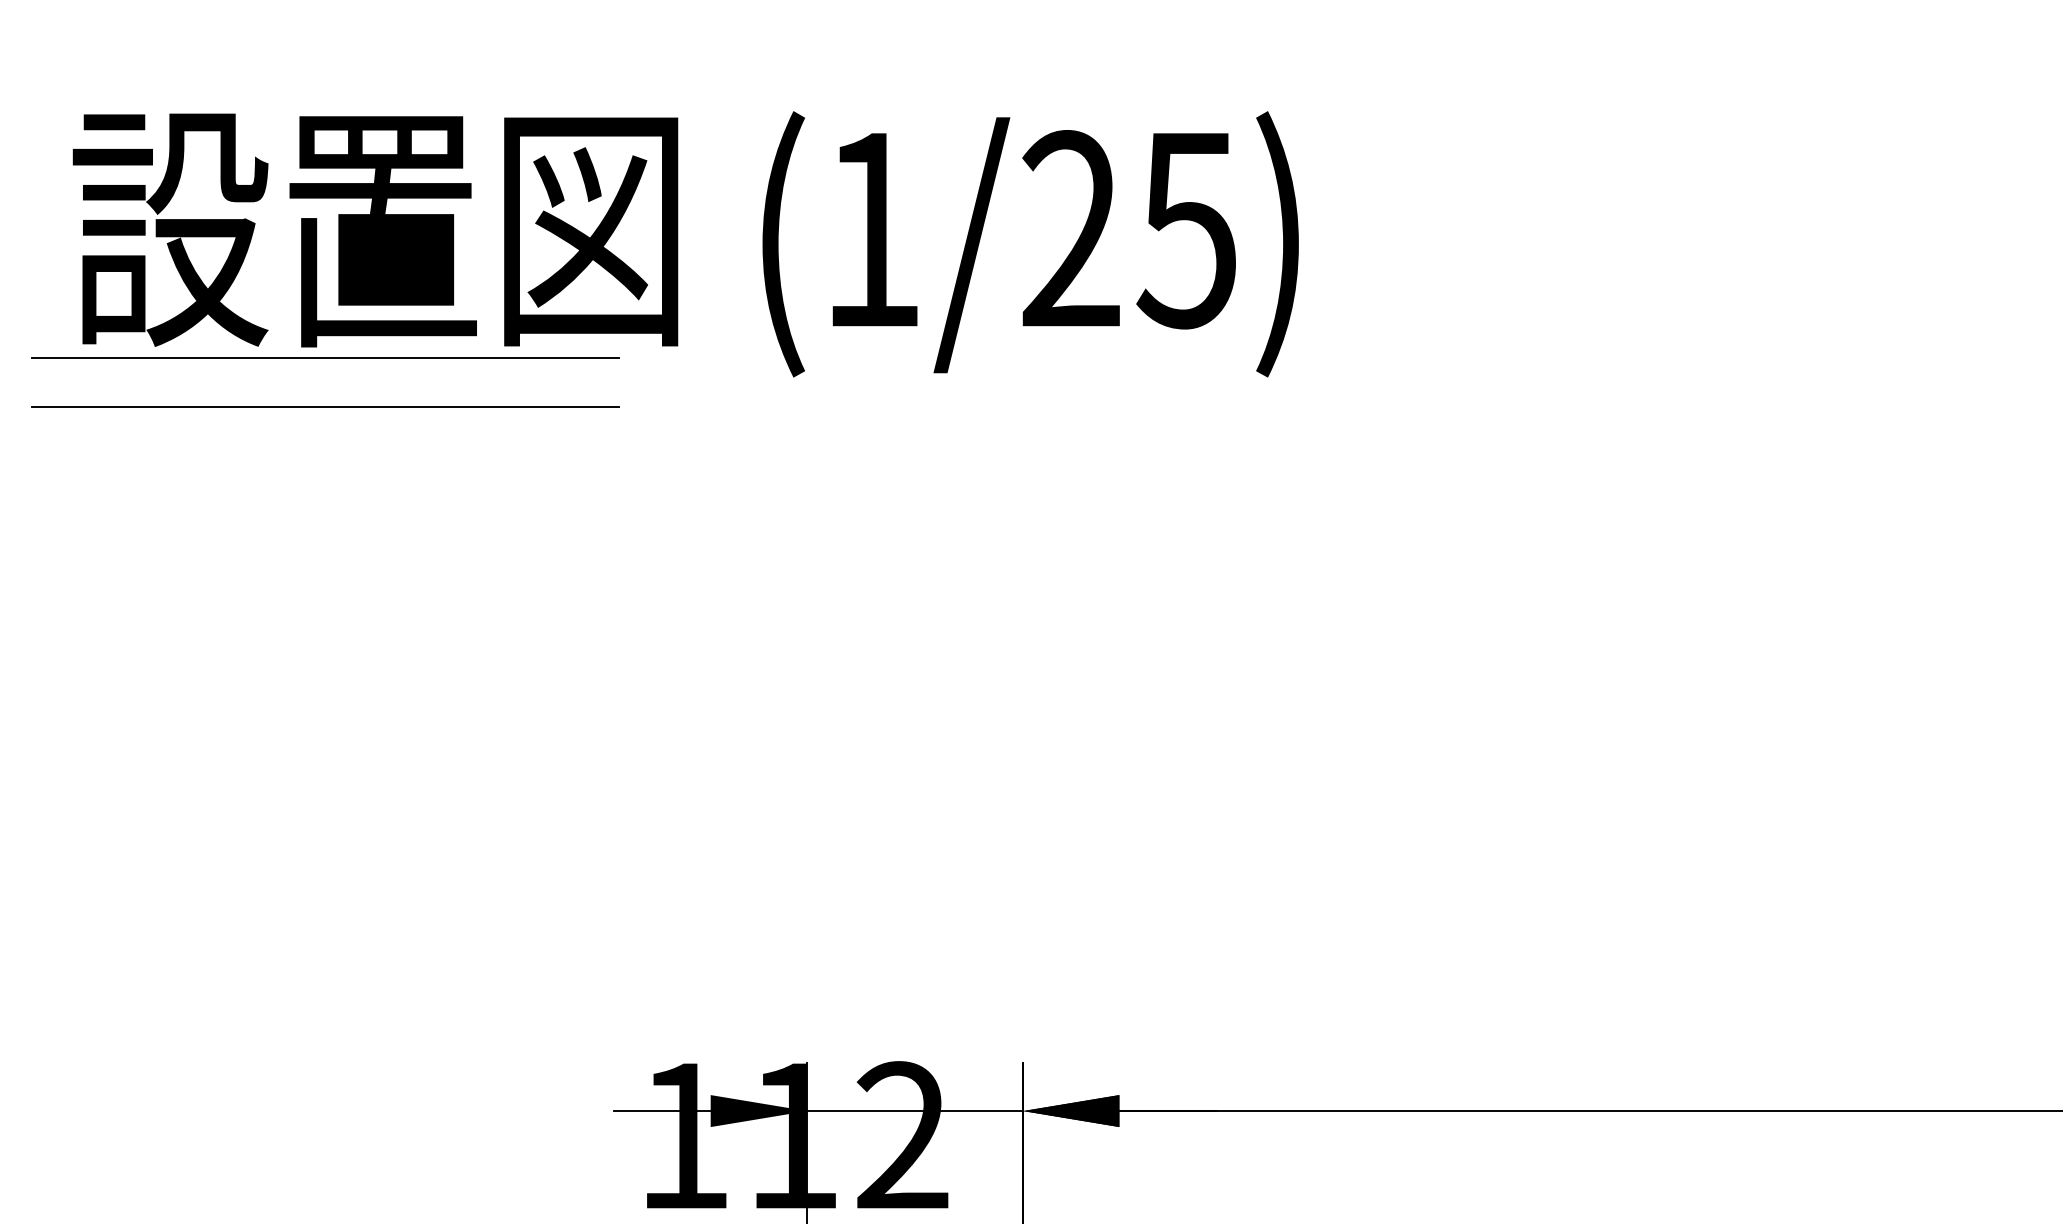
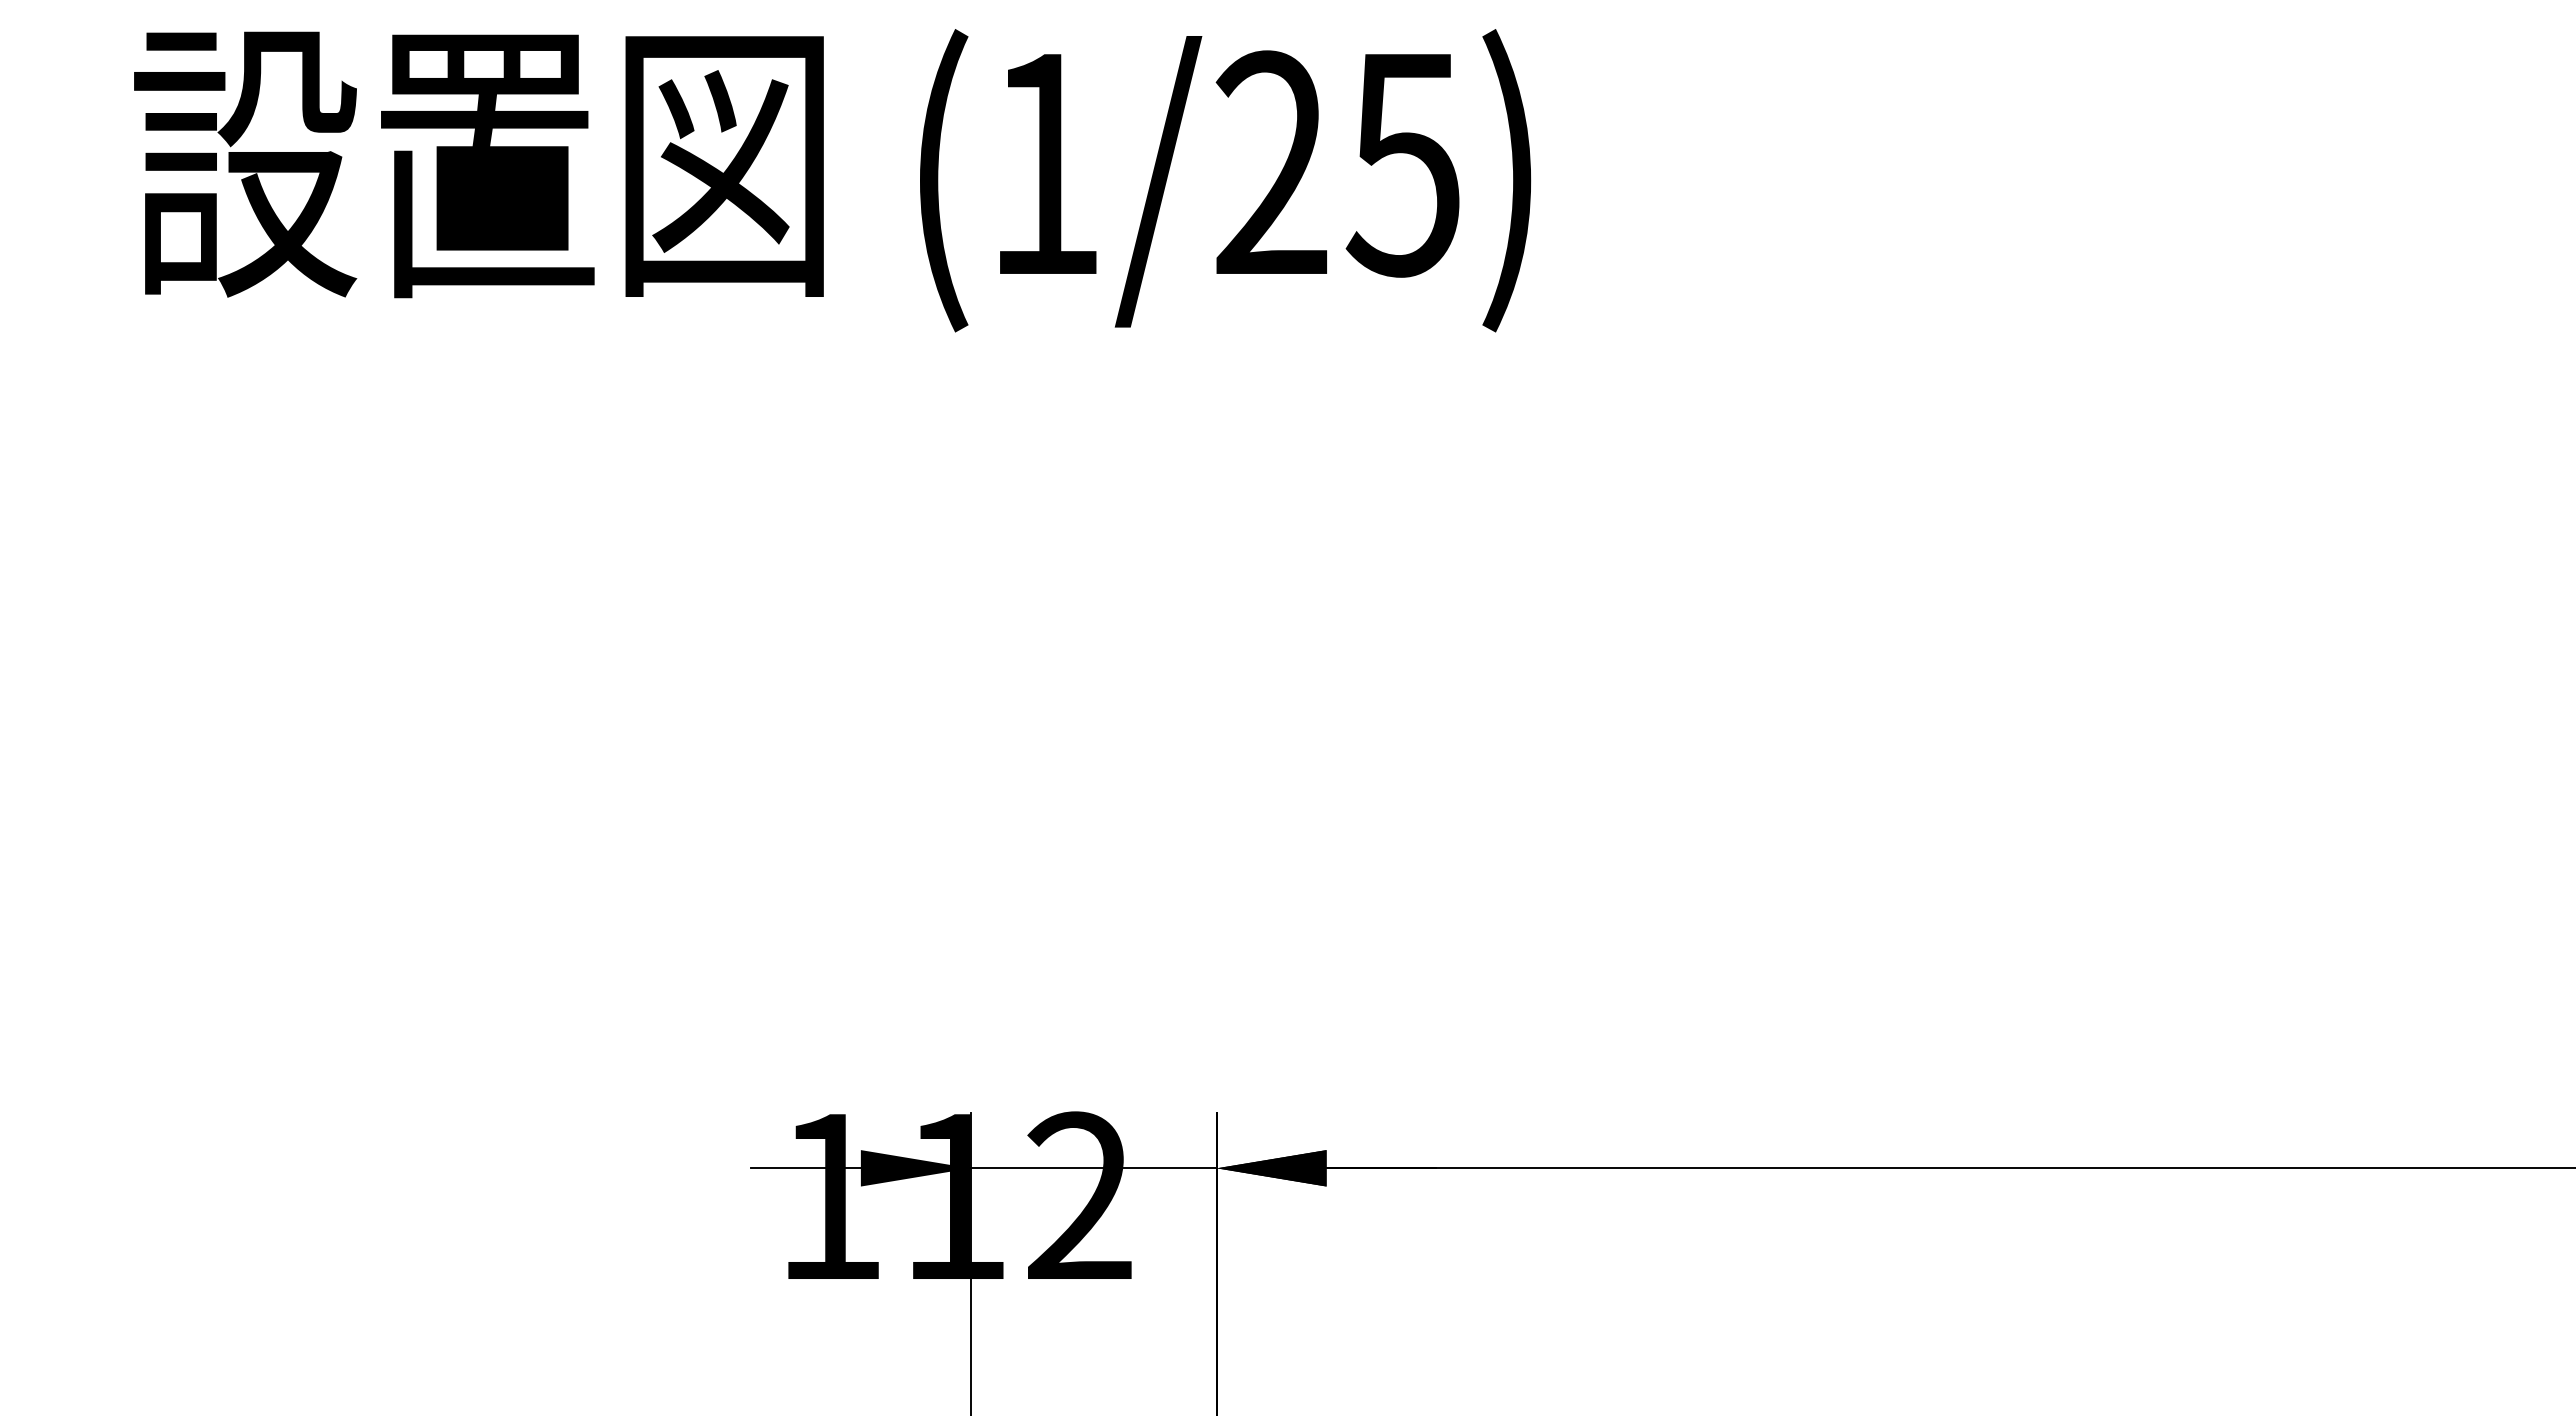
line: (325, 358) -> (421, 310), removed
line: (325, 406) -> (421, 365), removed

